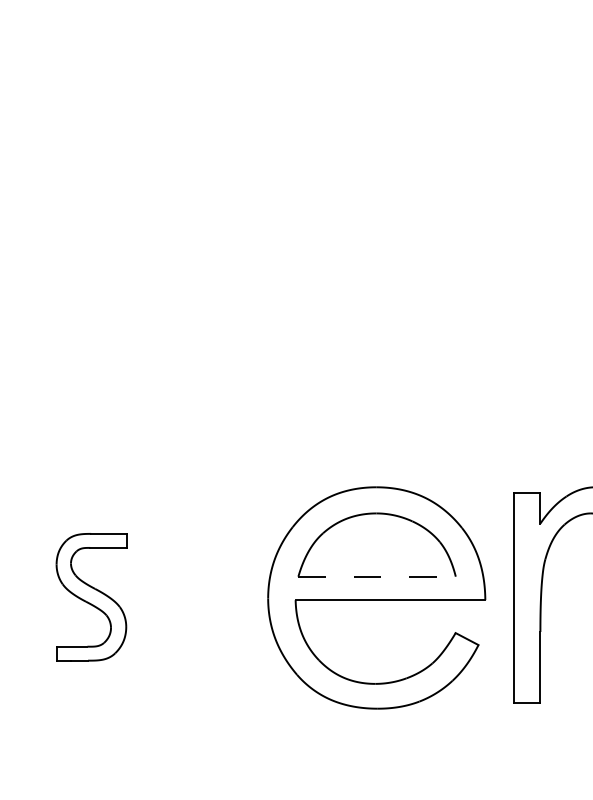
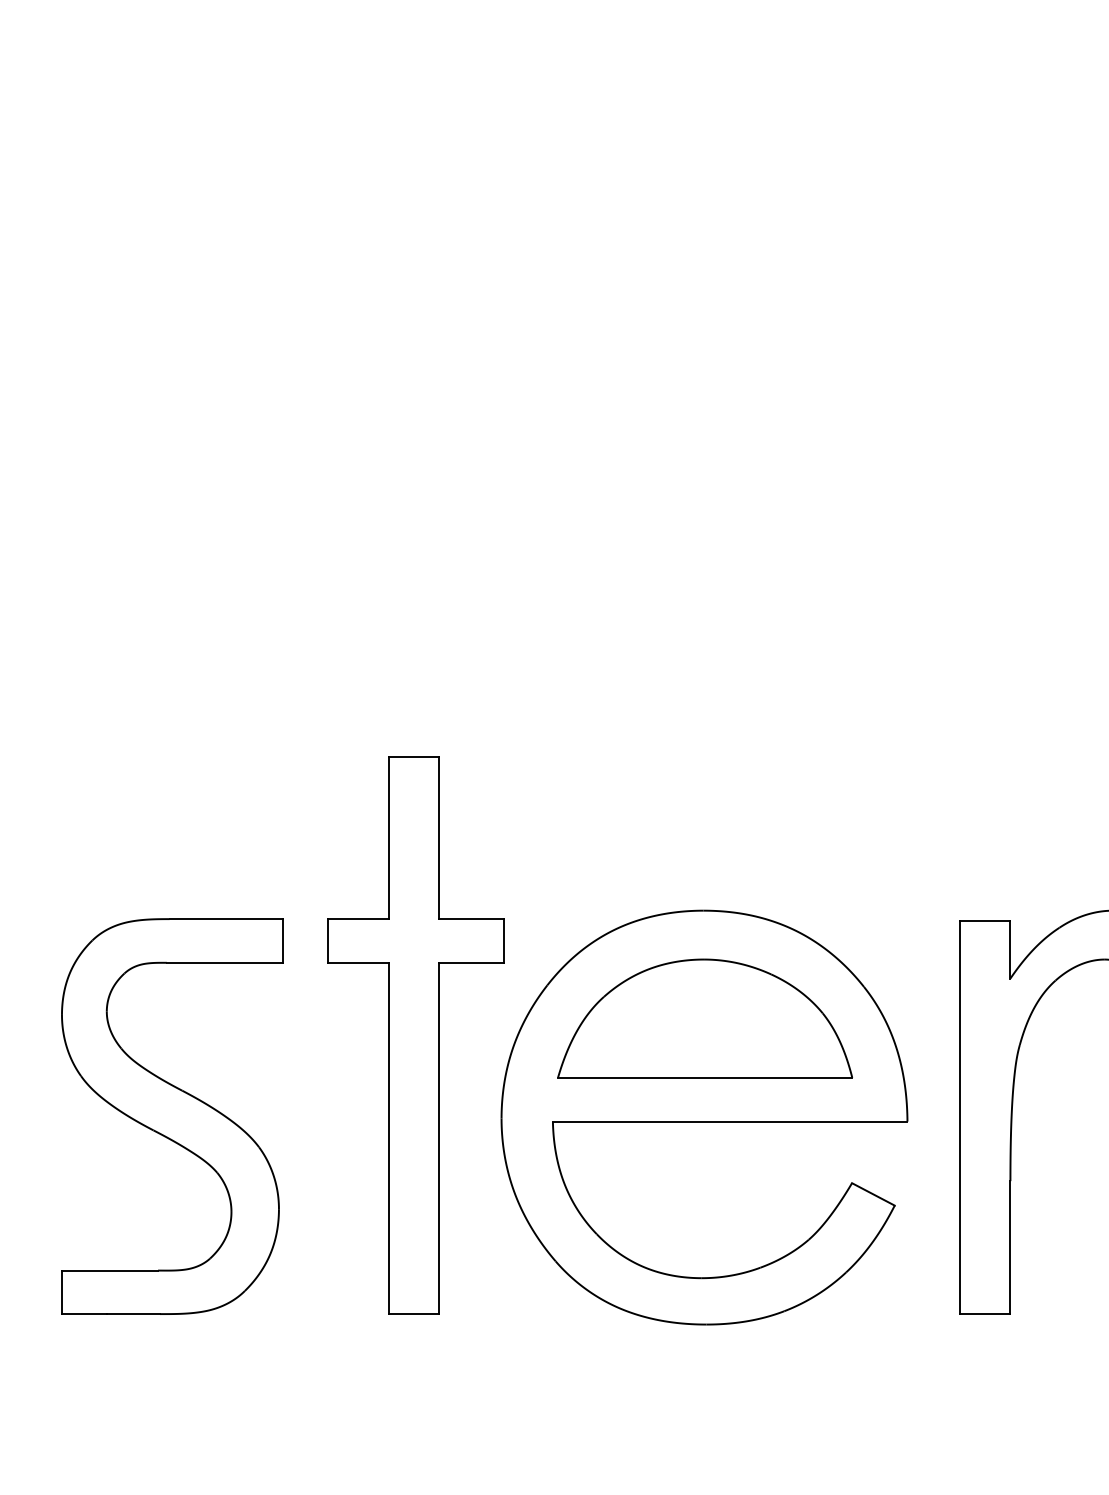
part: (222, 553) -> (416, 1034), added
line: (377, 576) -> (705, 1077), dashed -> solid
part: (91, 596) -> (171, 1114), size x1.67

